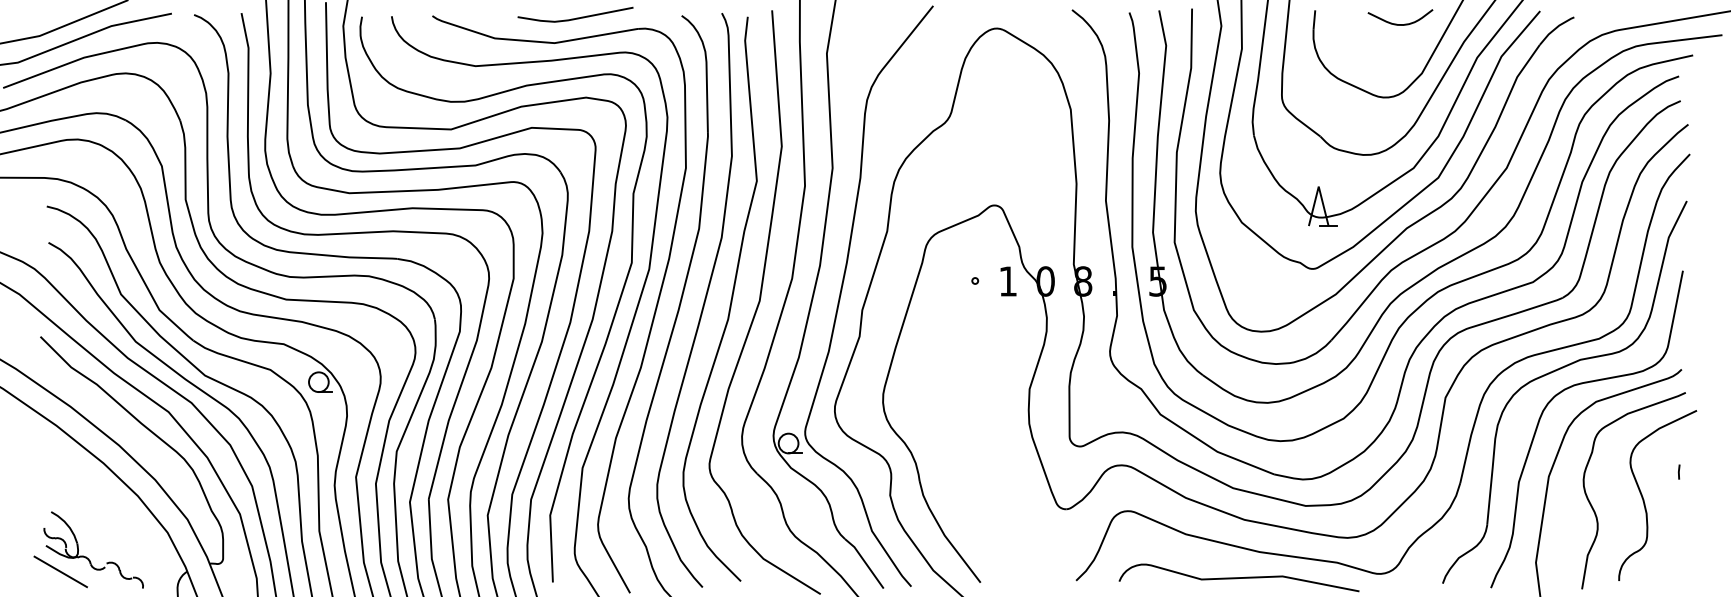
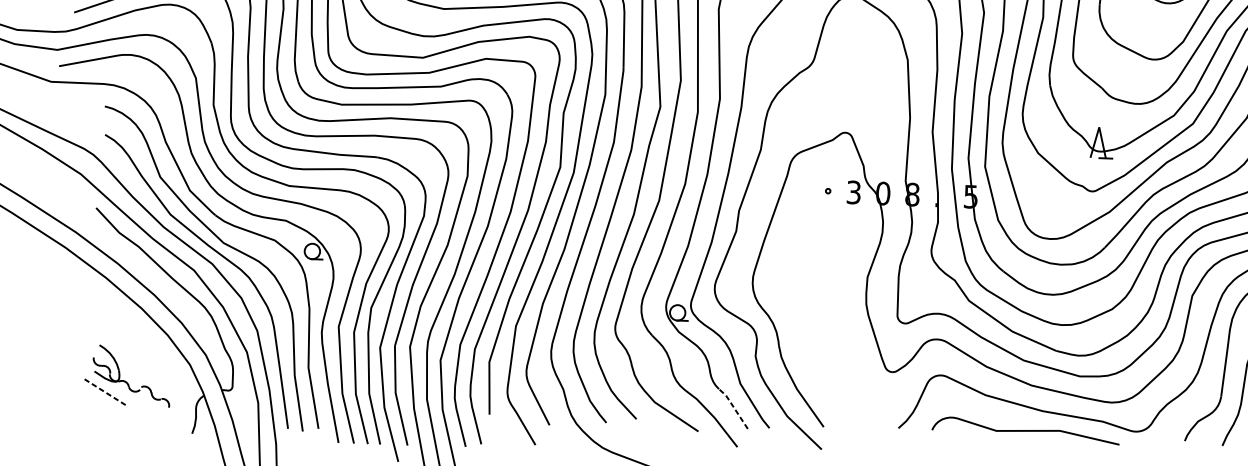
text: (1007, 281) -> (853, 192), 1 -> 3
line: (864, 561) -> (733, 407), solid -> dashed
line: (61, 572) -> (105, 392), solid -> dashed

